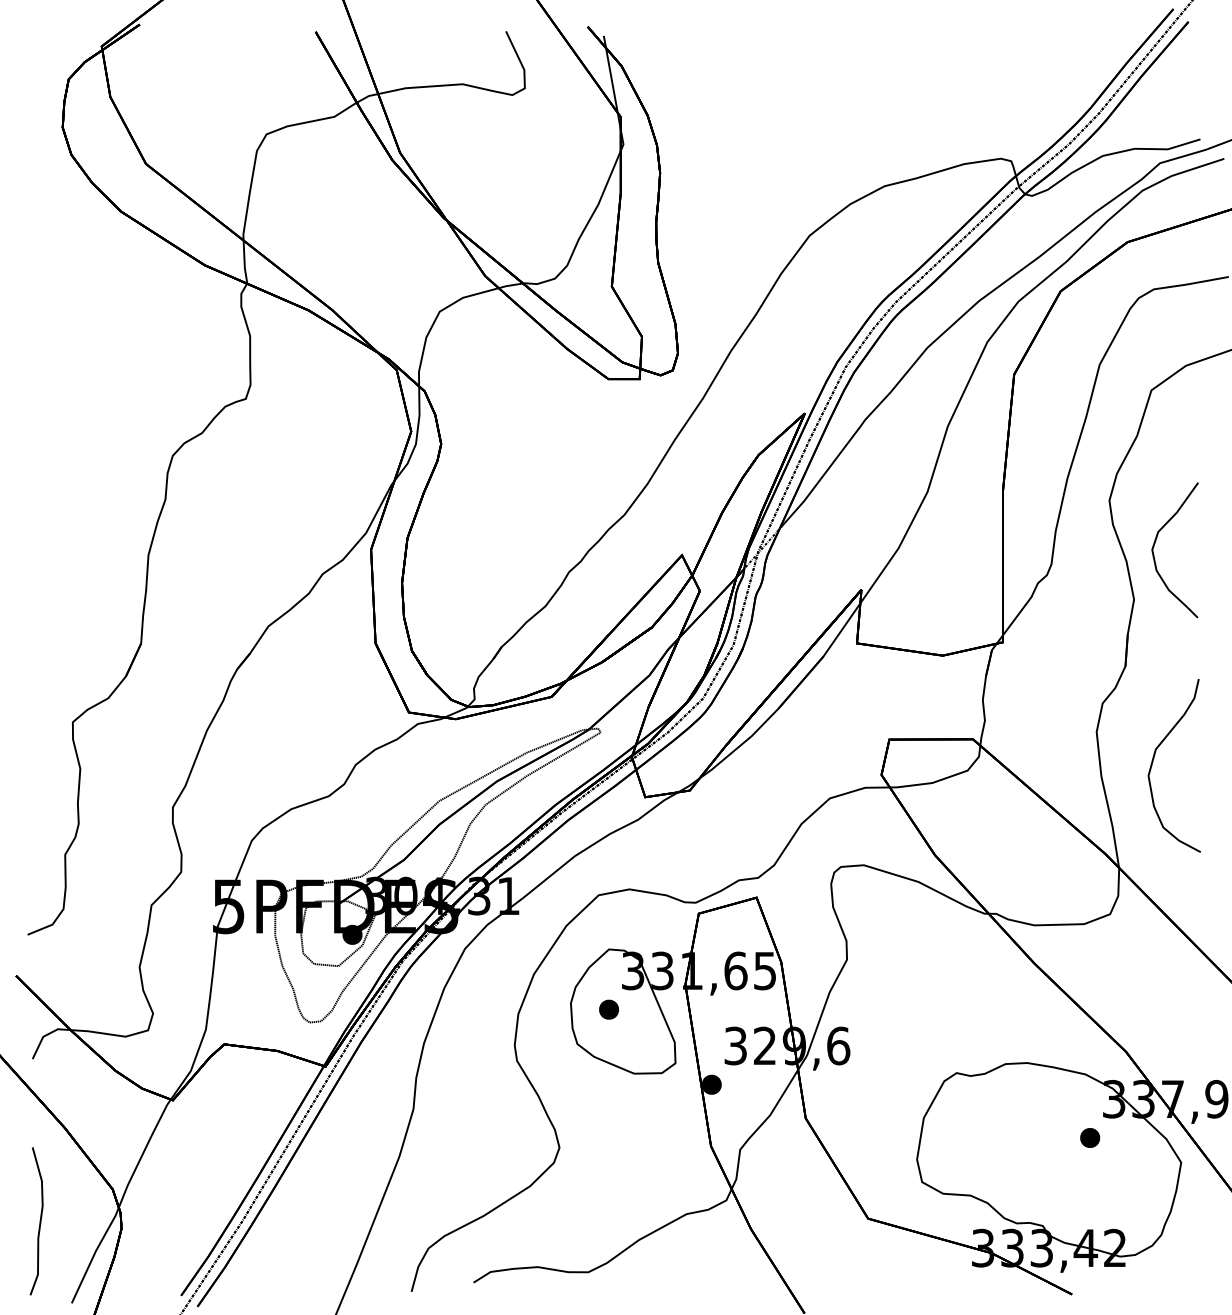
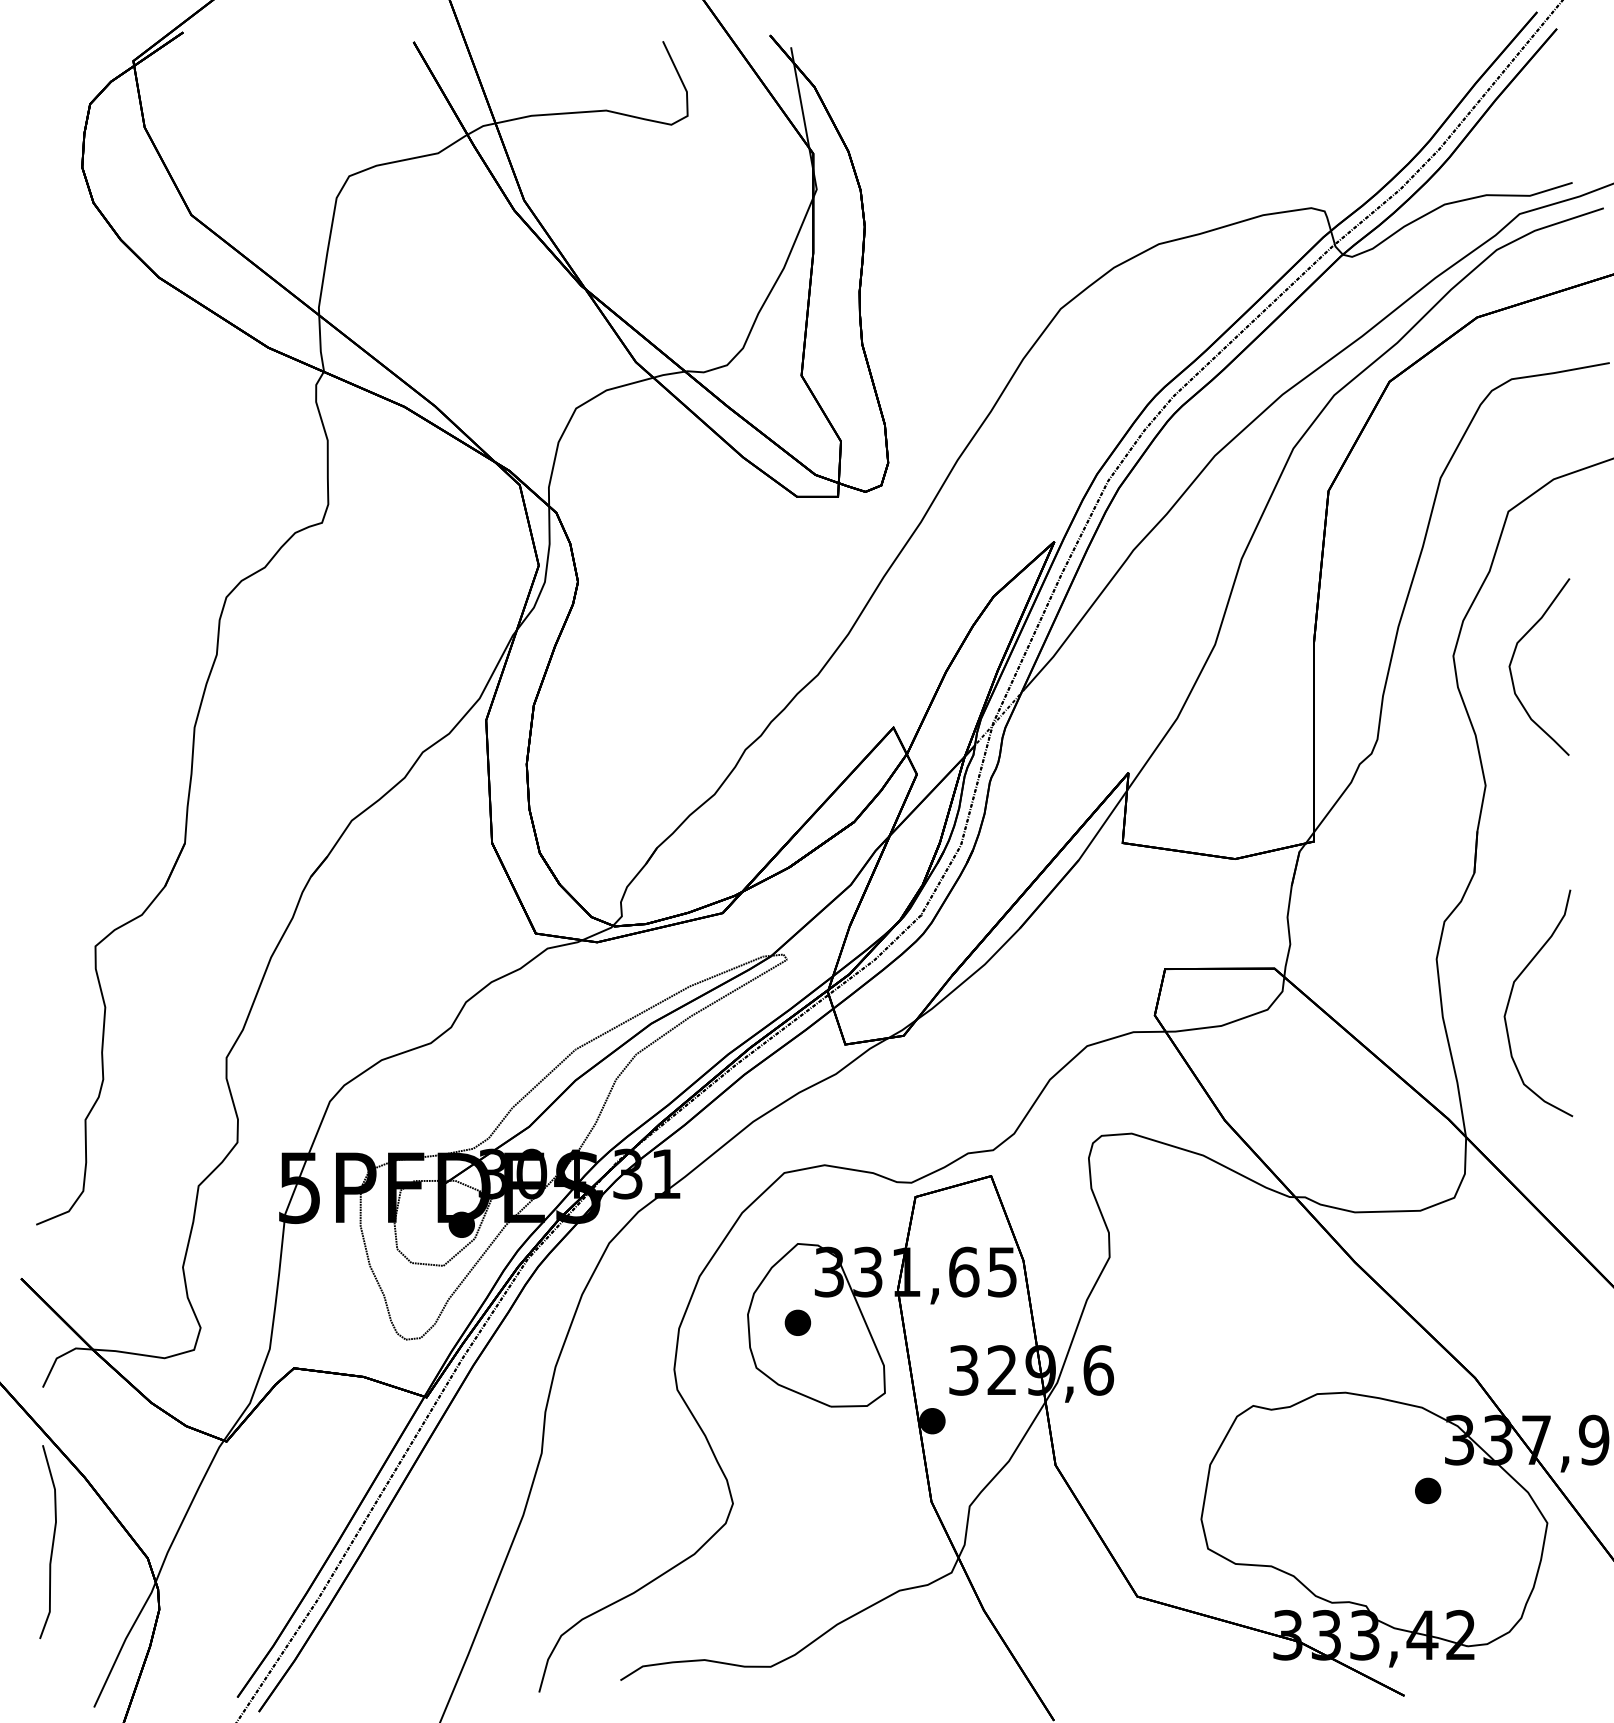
part: (1155, 543) -> (1513, 658), moved
curve: (40, 1221) -> (52, 1542), moved

